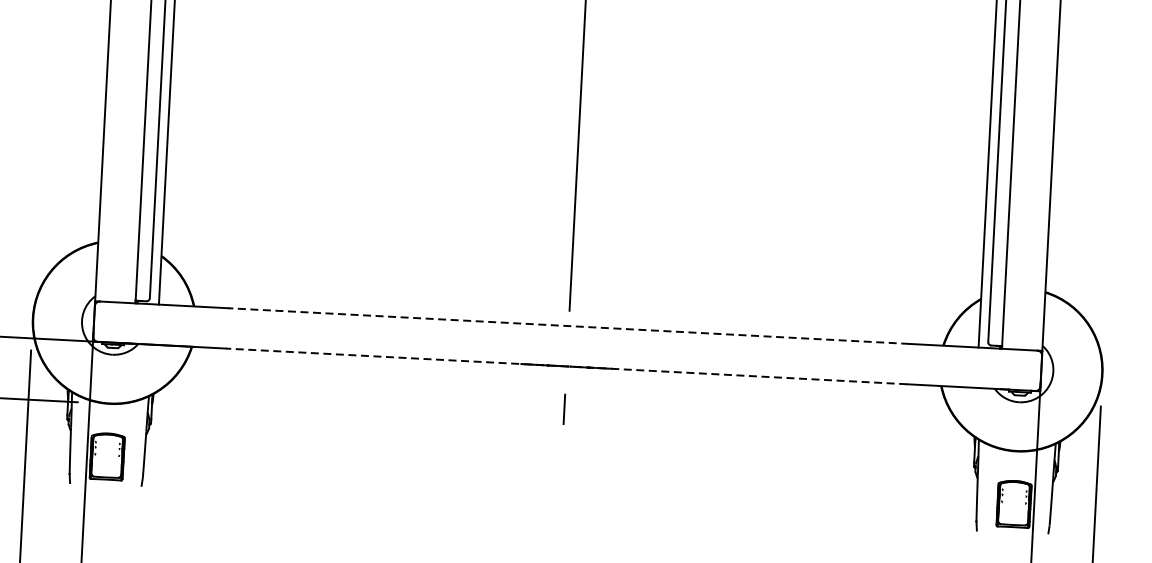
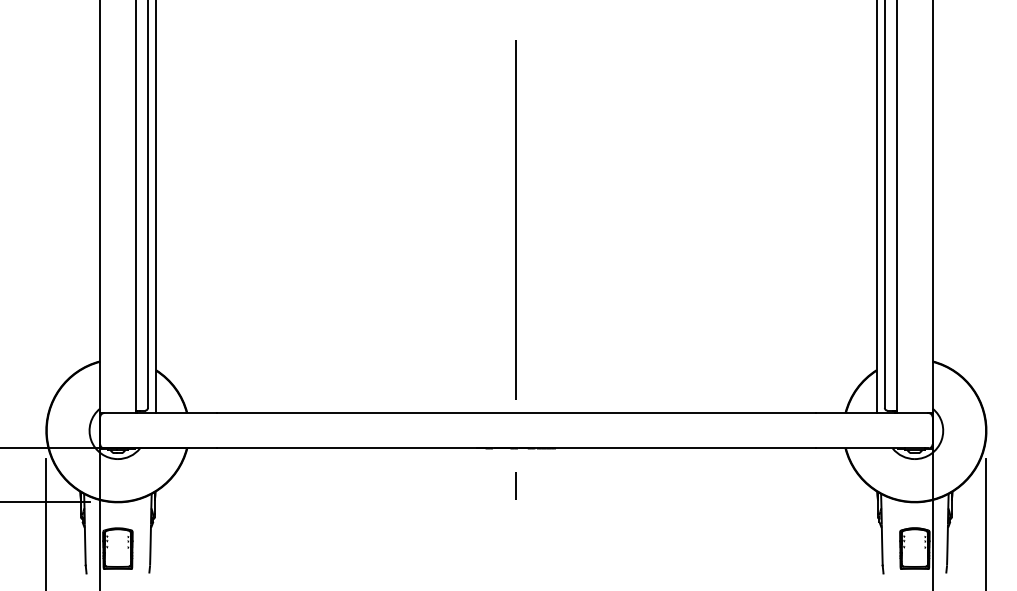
line: (567, 326) -> (515, 413), dashed -> solid
line: (565, 366) -> (515, 448), dashed -> solid

